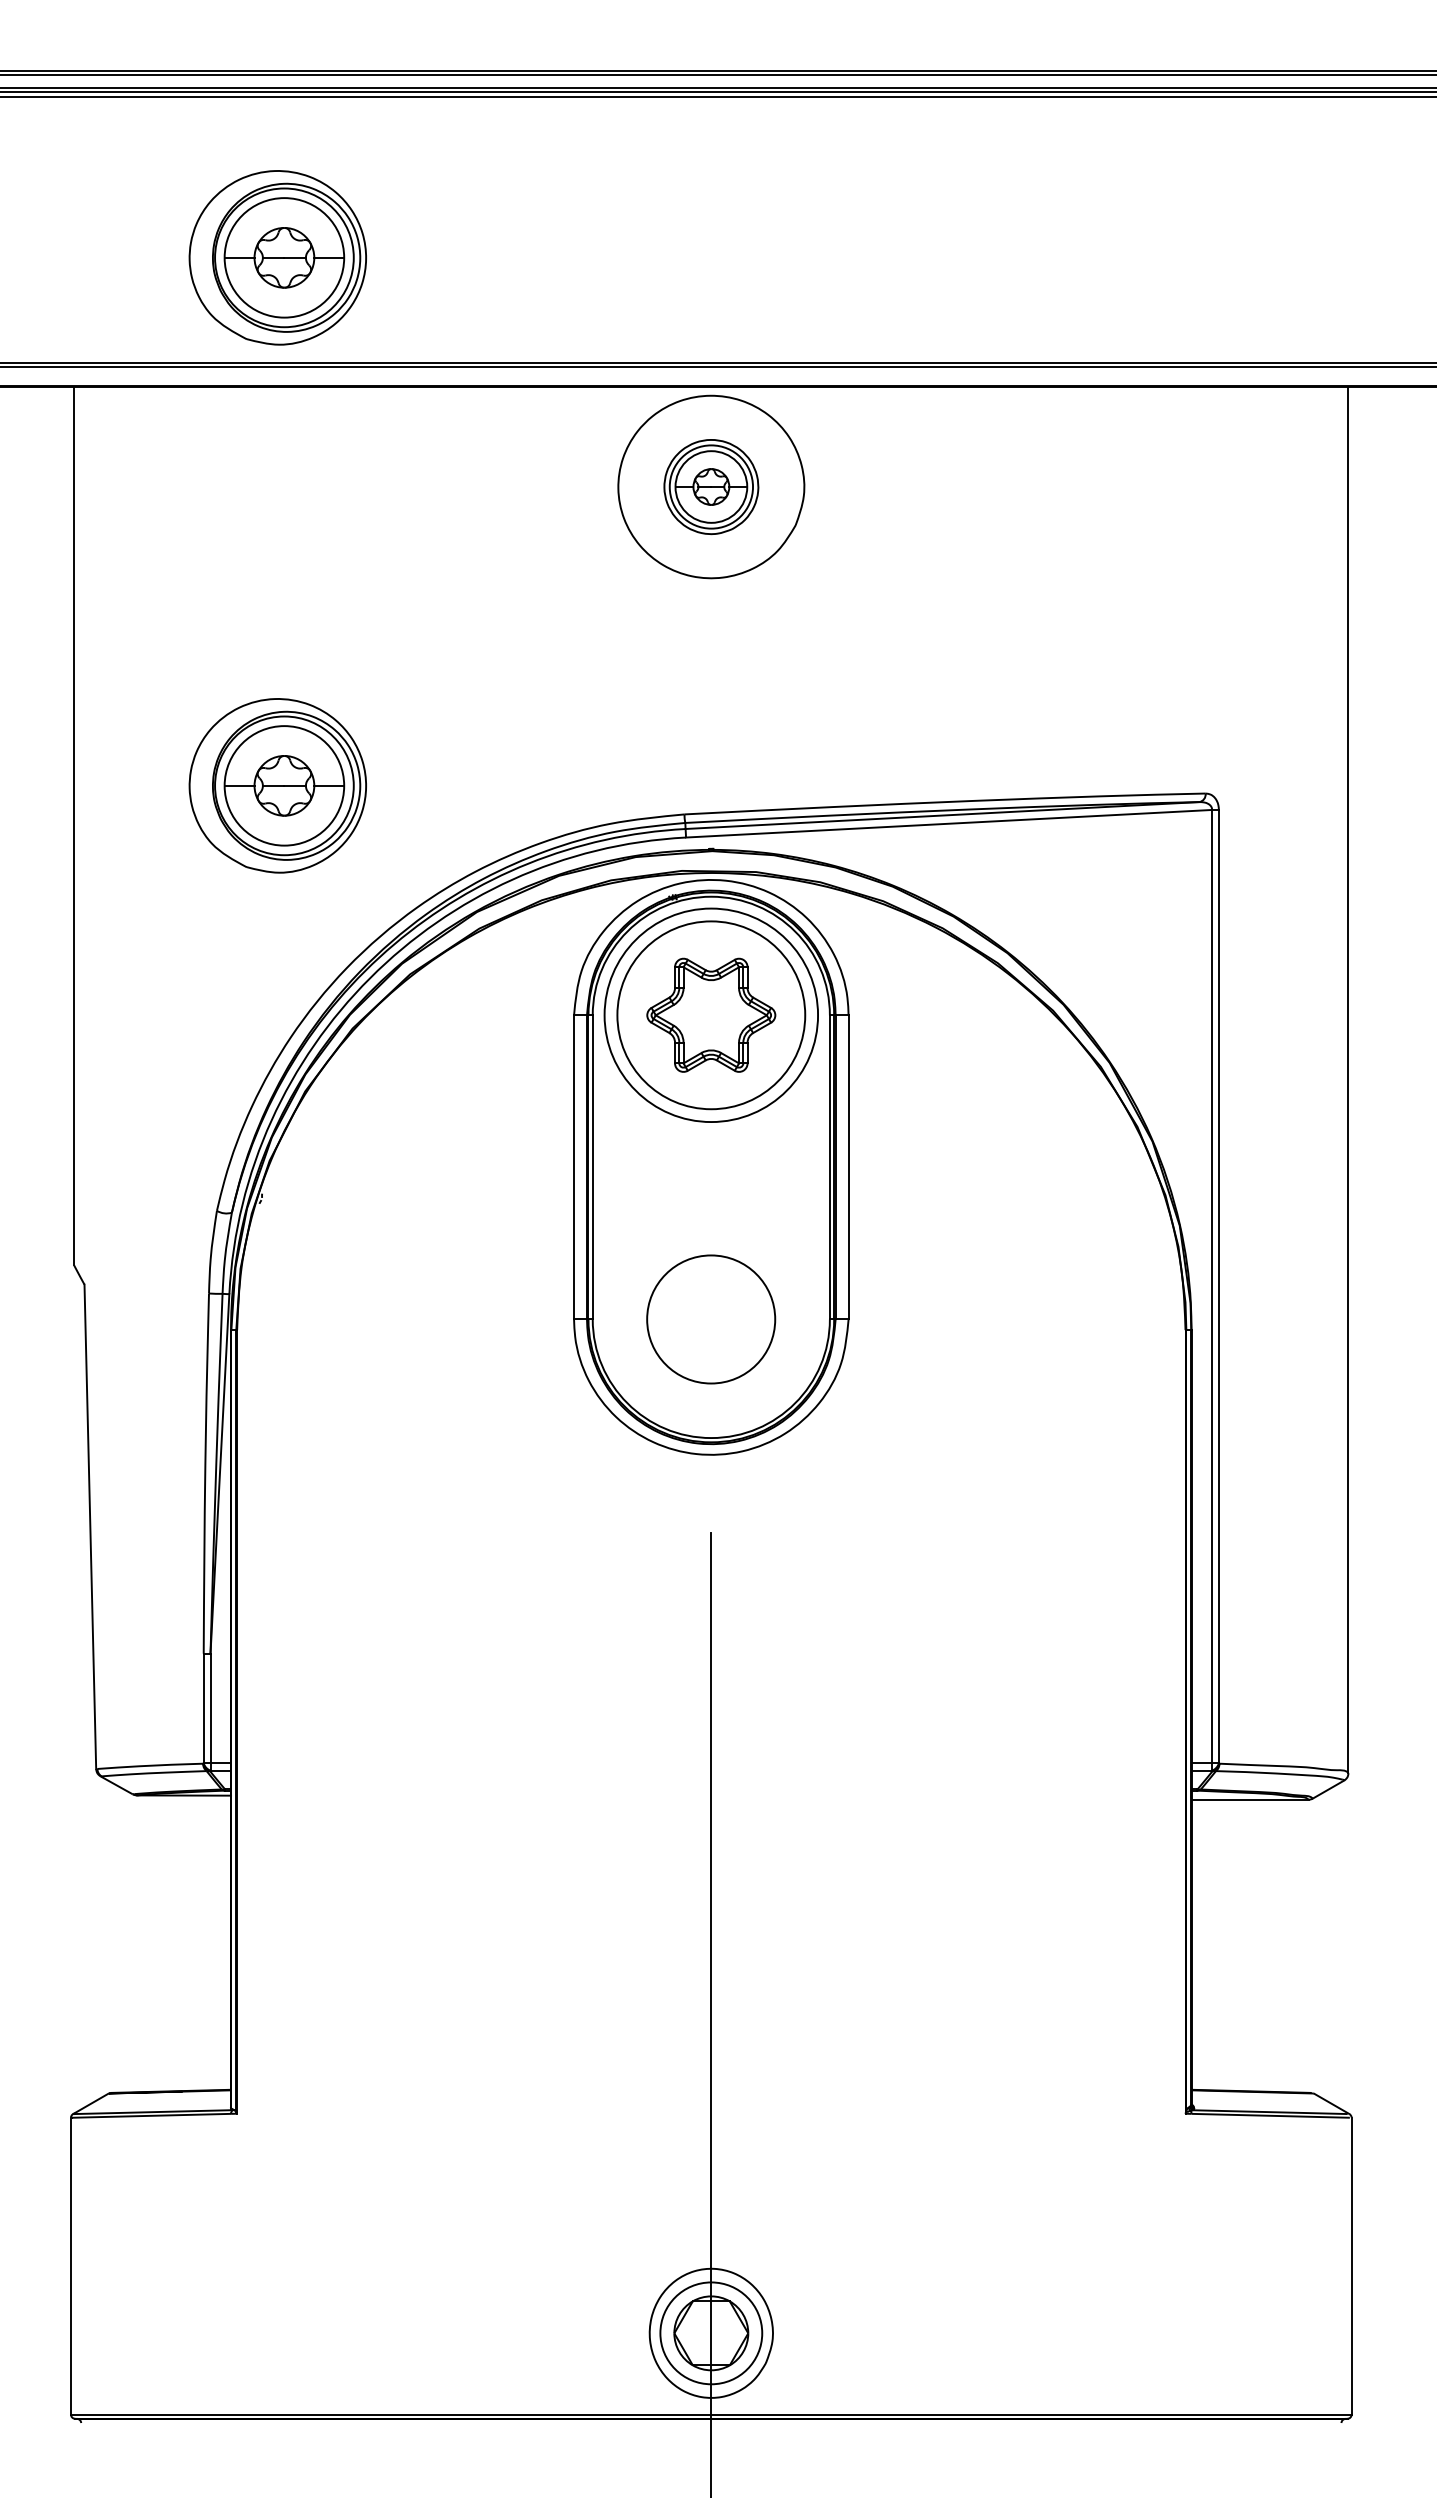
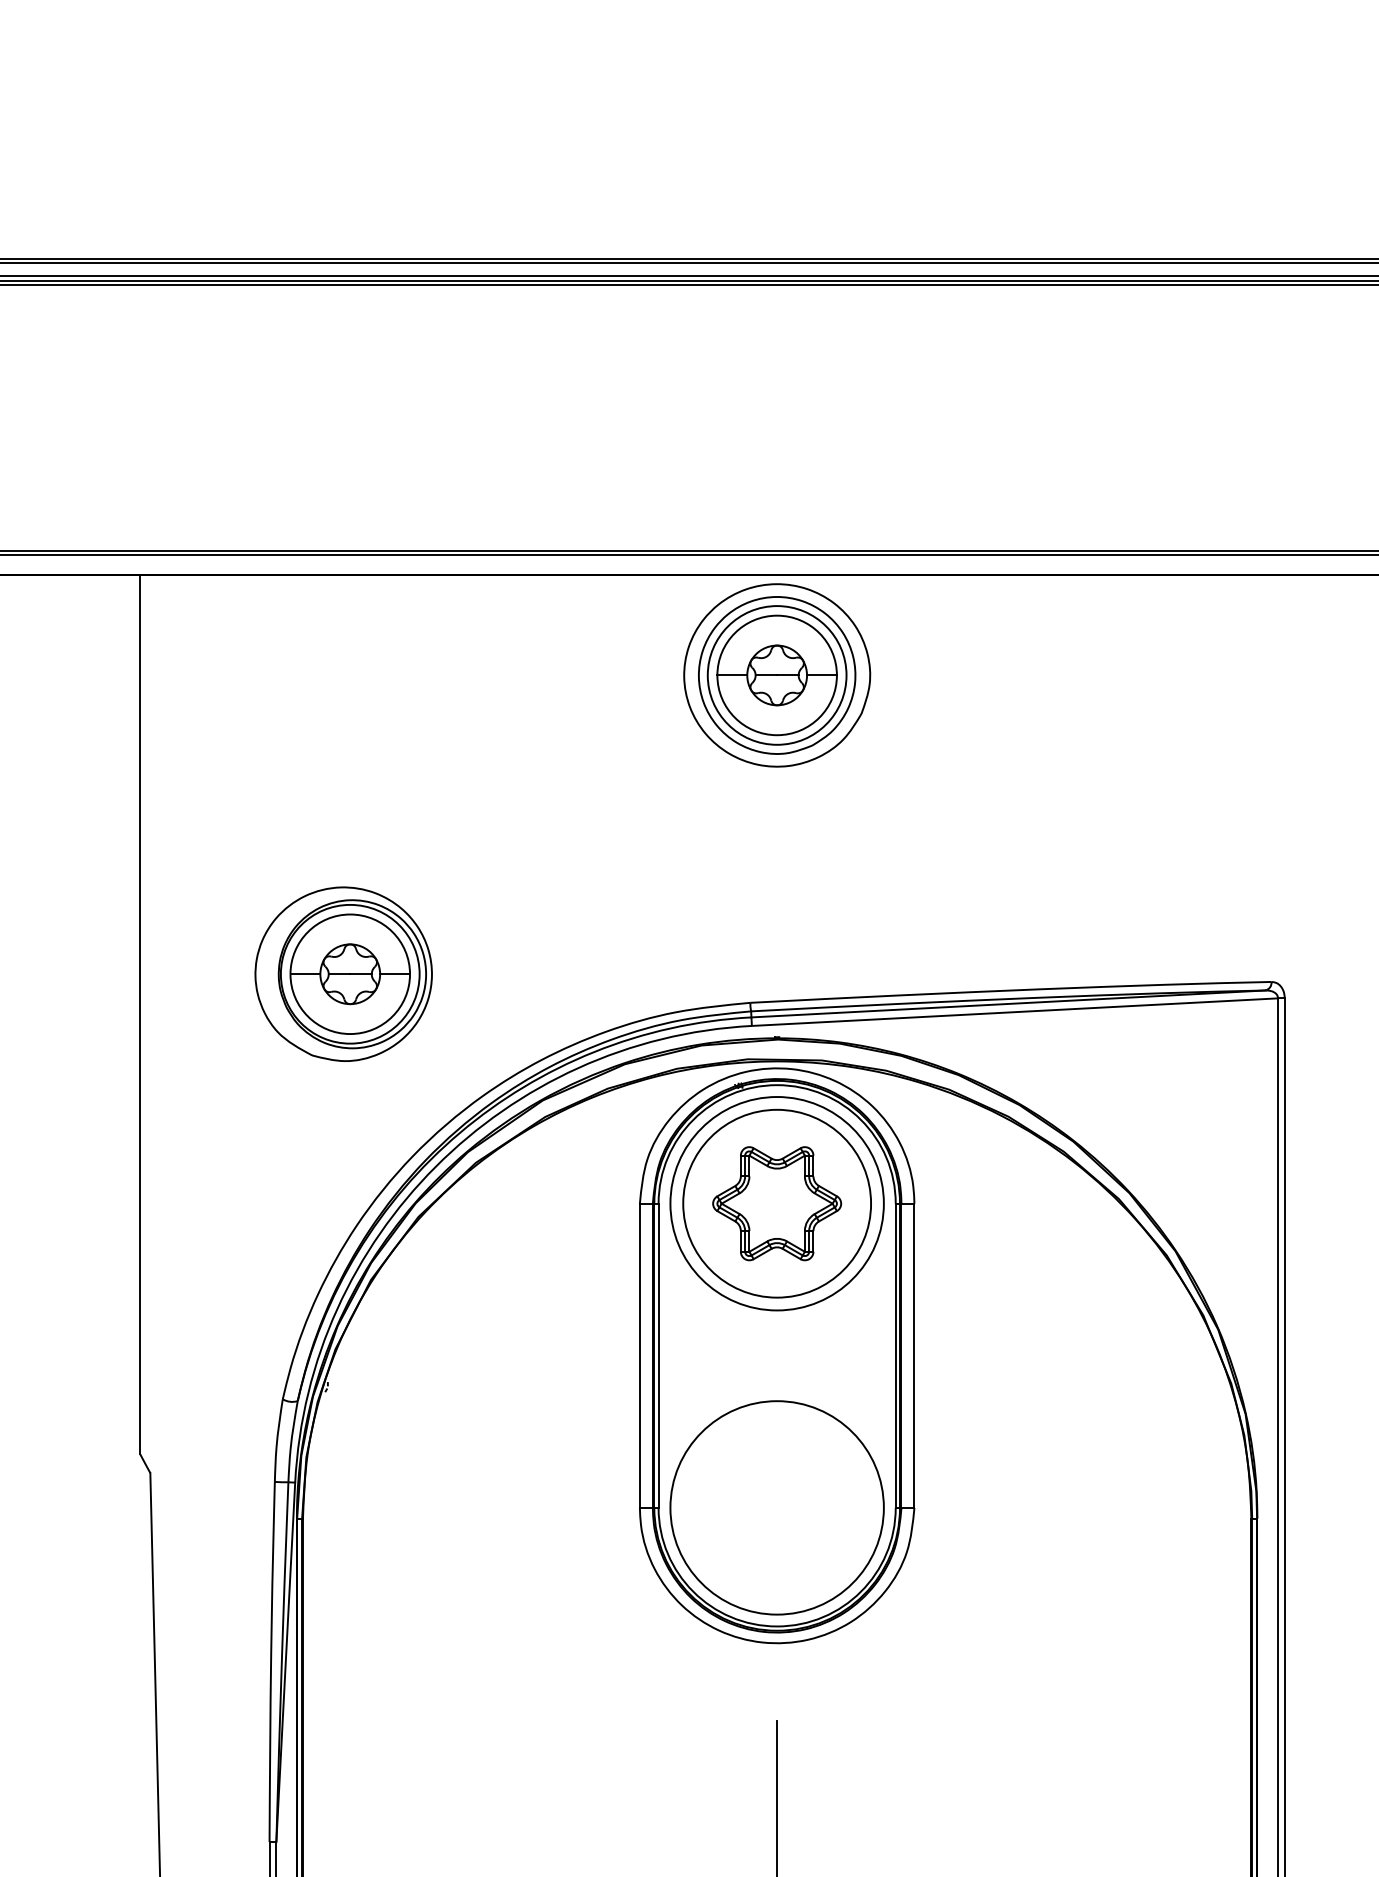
part: (277, 257) -> (343, 445), removed
part: (711, 486) -> (777, 674), size x1.67
circle: (710, 1319) -> (776, 1507), size x1.67

